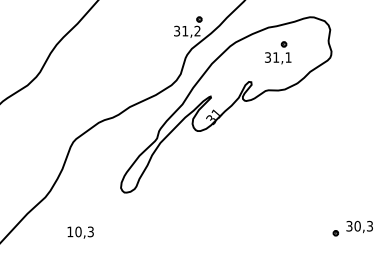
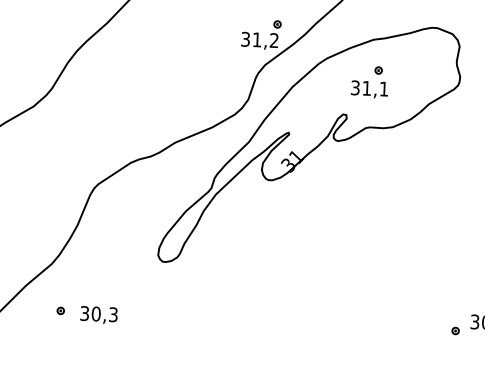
part: (278, 52) -> (370, 81), moved
part: (52, 230) -> (59, 310), added
text: (70, 231) -> (85, 312), 10,3 -> 30,3

